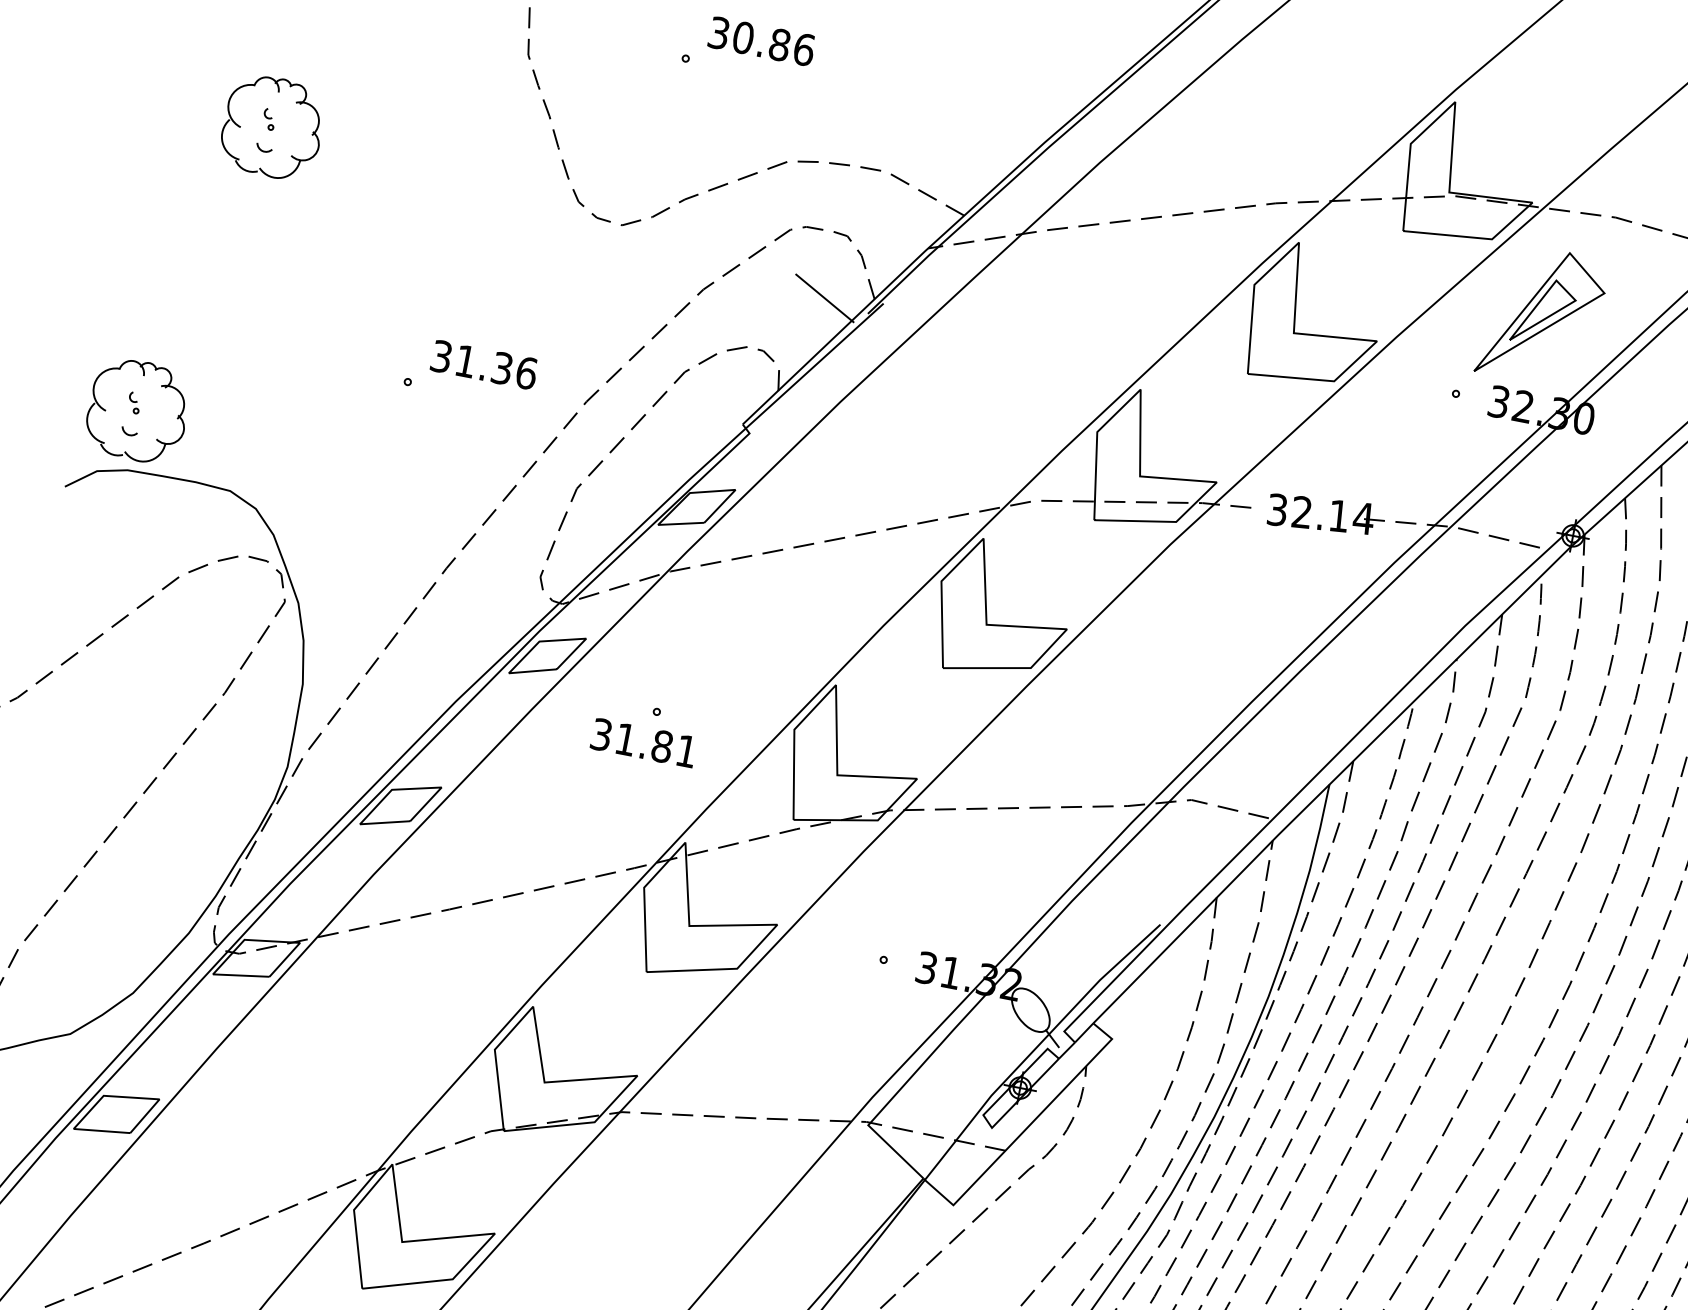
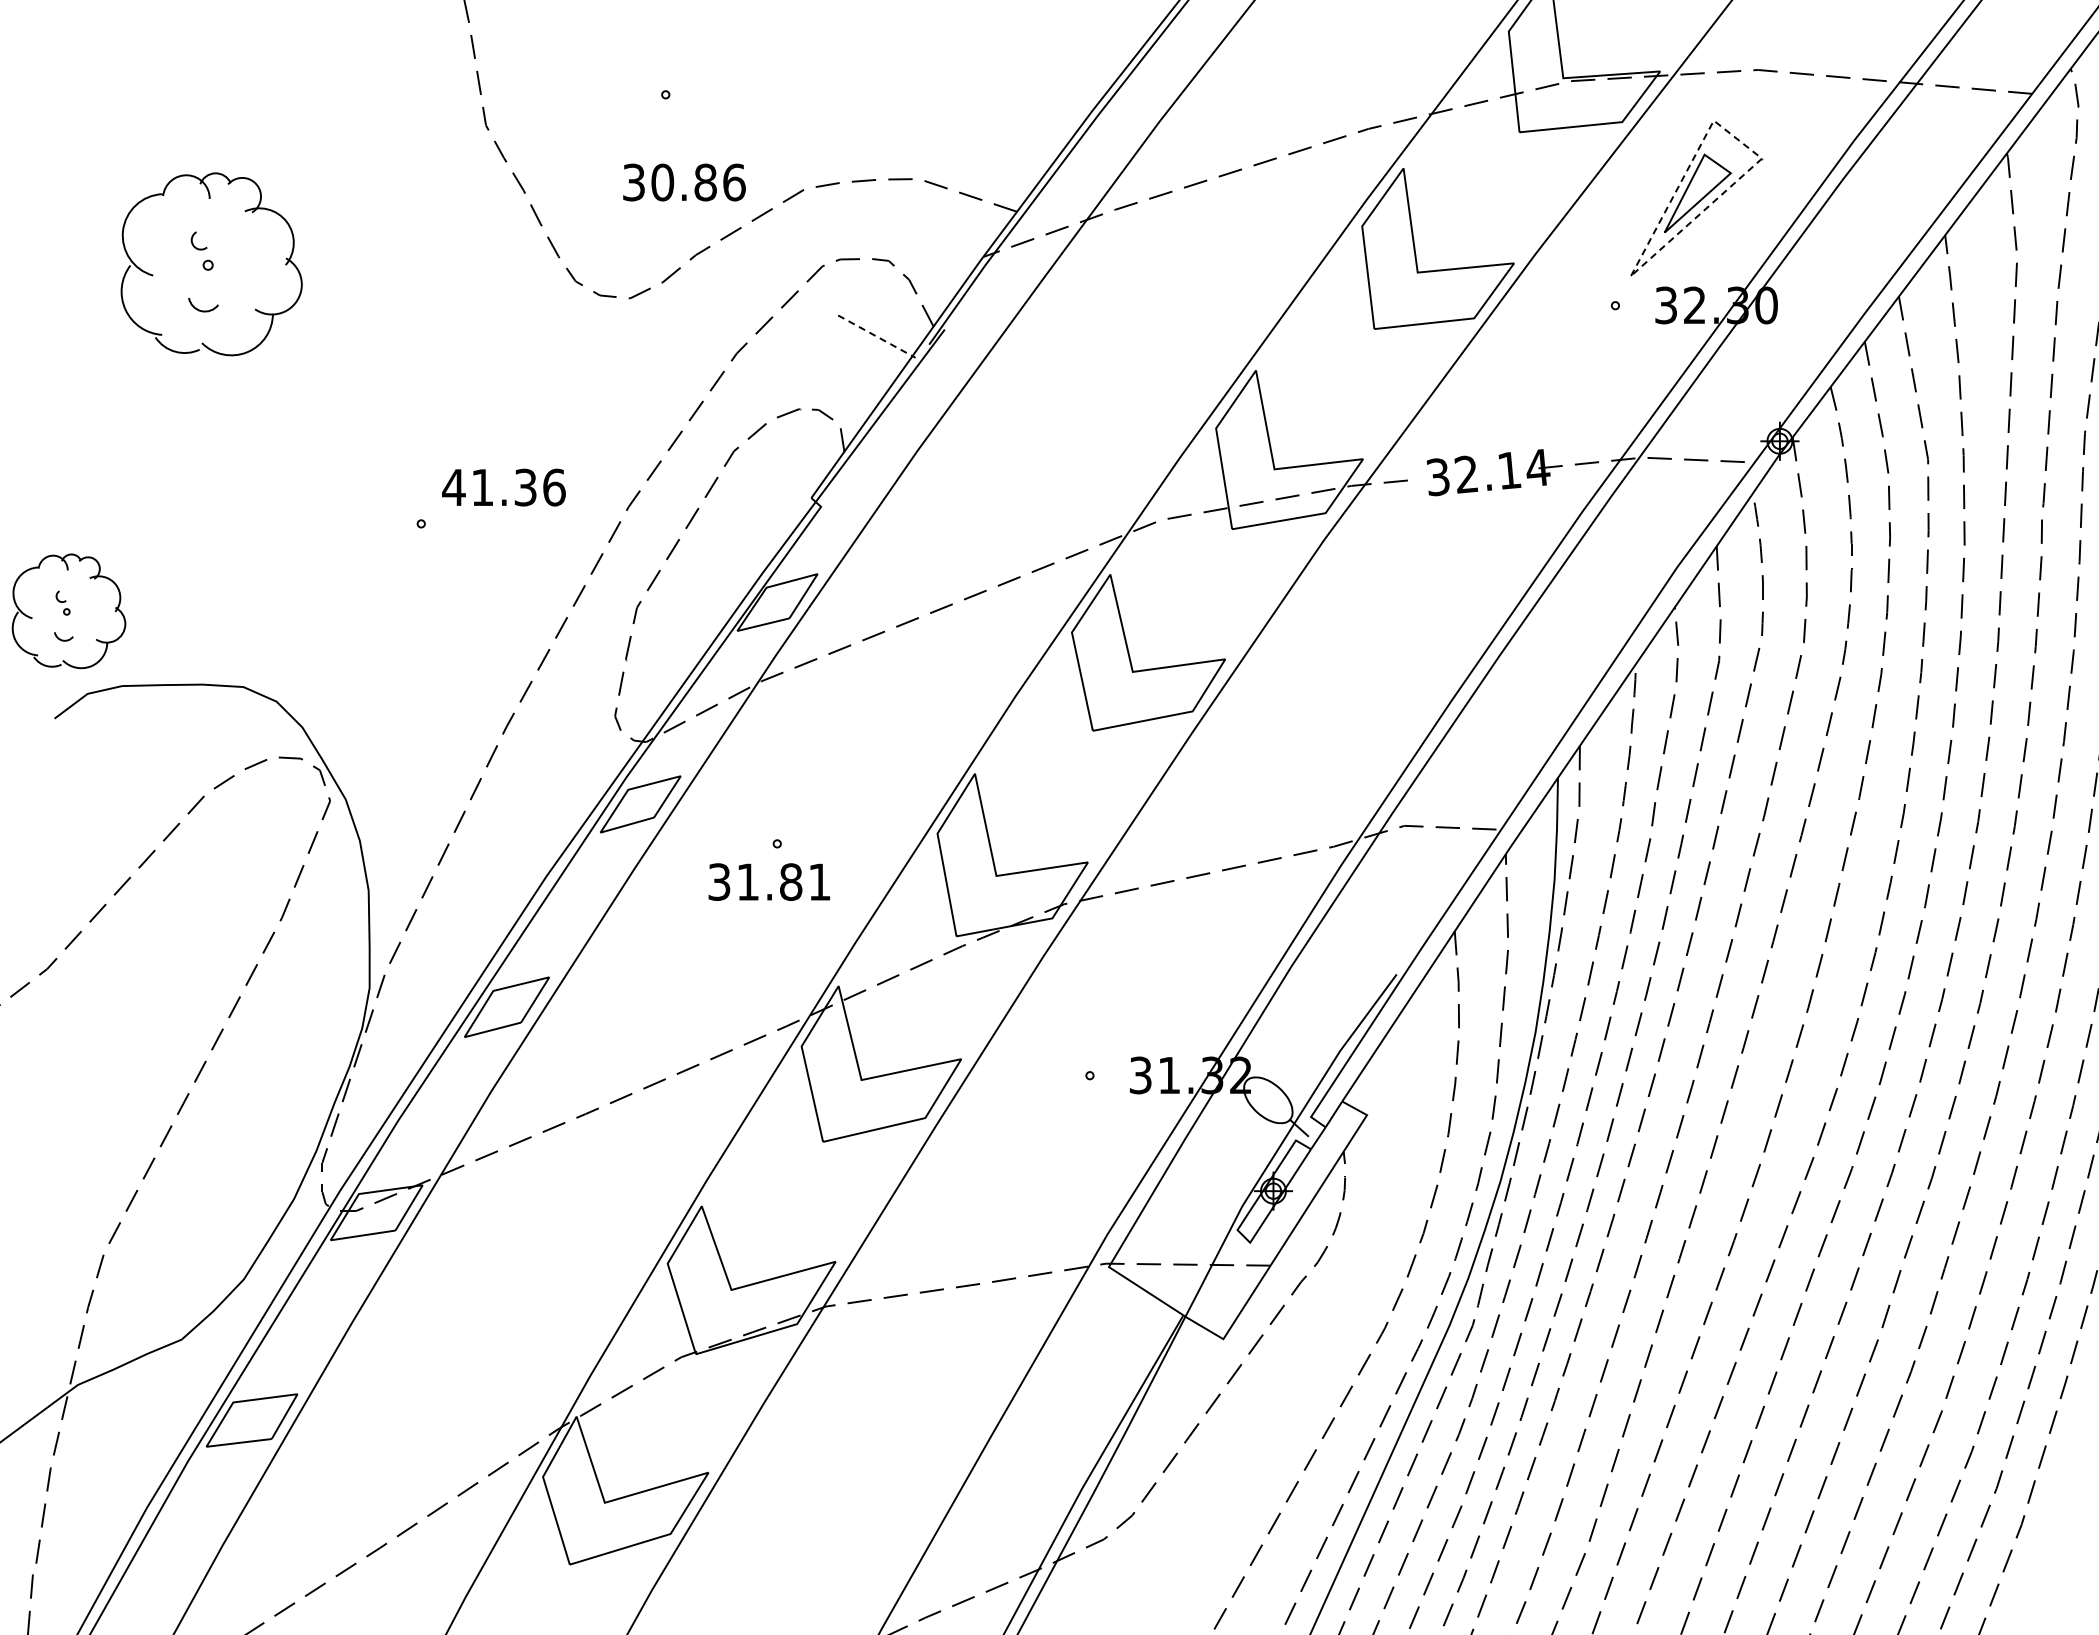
text: (761, 41) -> (684, 182), moved
part: (272, 126) -> (211, 263), size x1.6
line: (1586, 273) -> (1737, 139), solid -> dashed
line: (825, 298) -> (877, 336), solid -> dashed
text: (441, 356) -> (453, 487), 31.36 -> 41.36
part: (137, 410) -> (68, 611), moved

